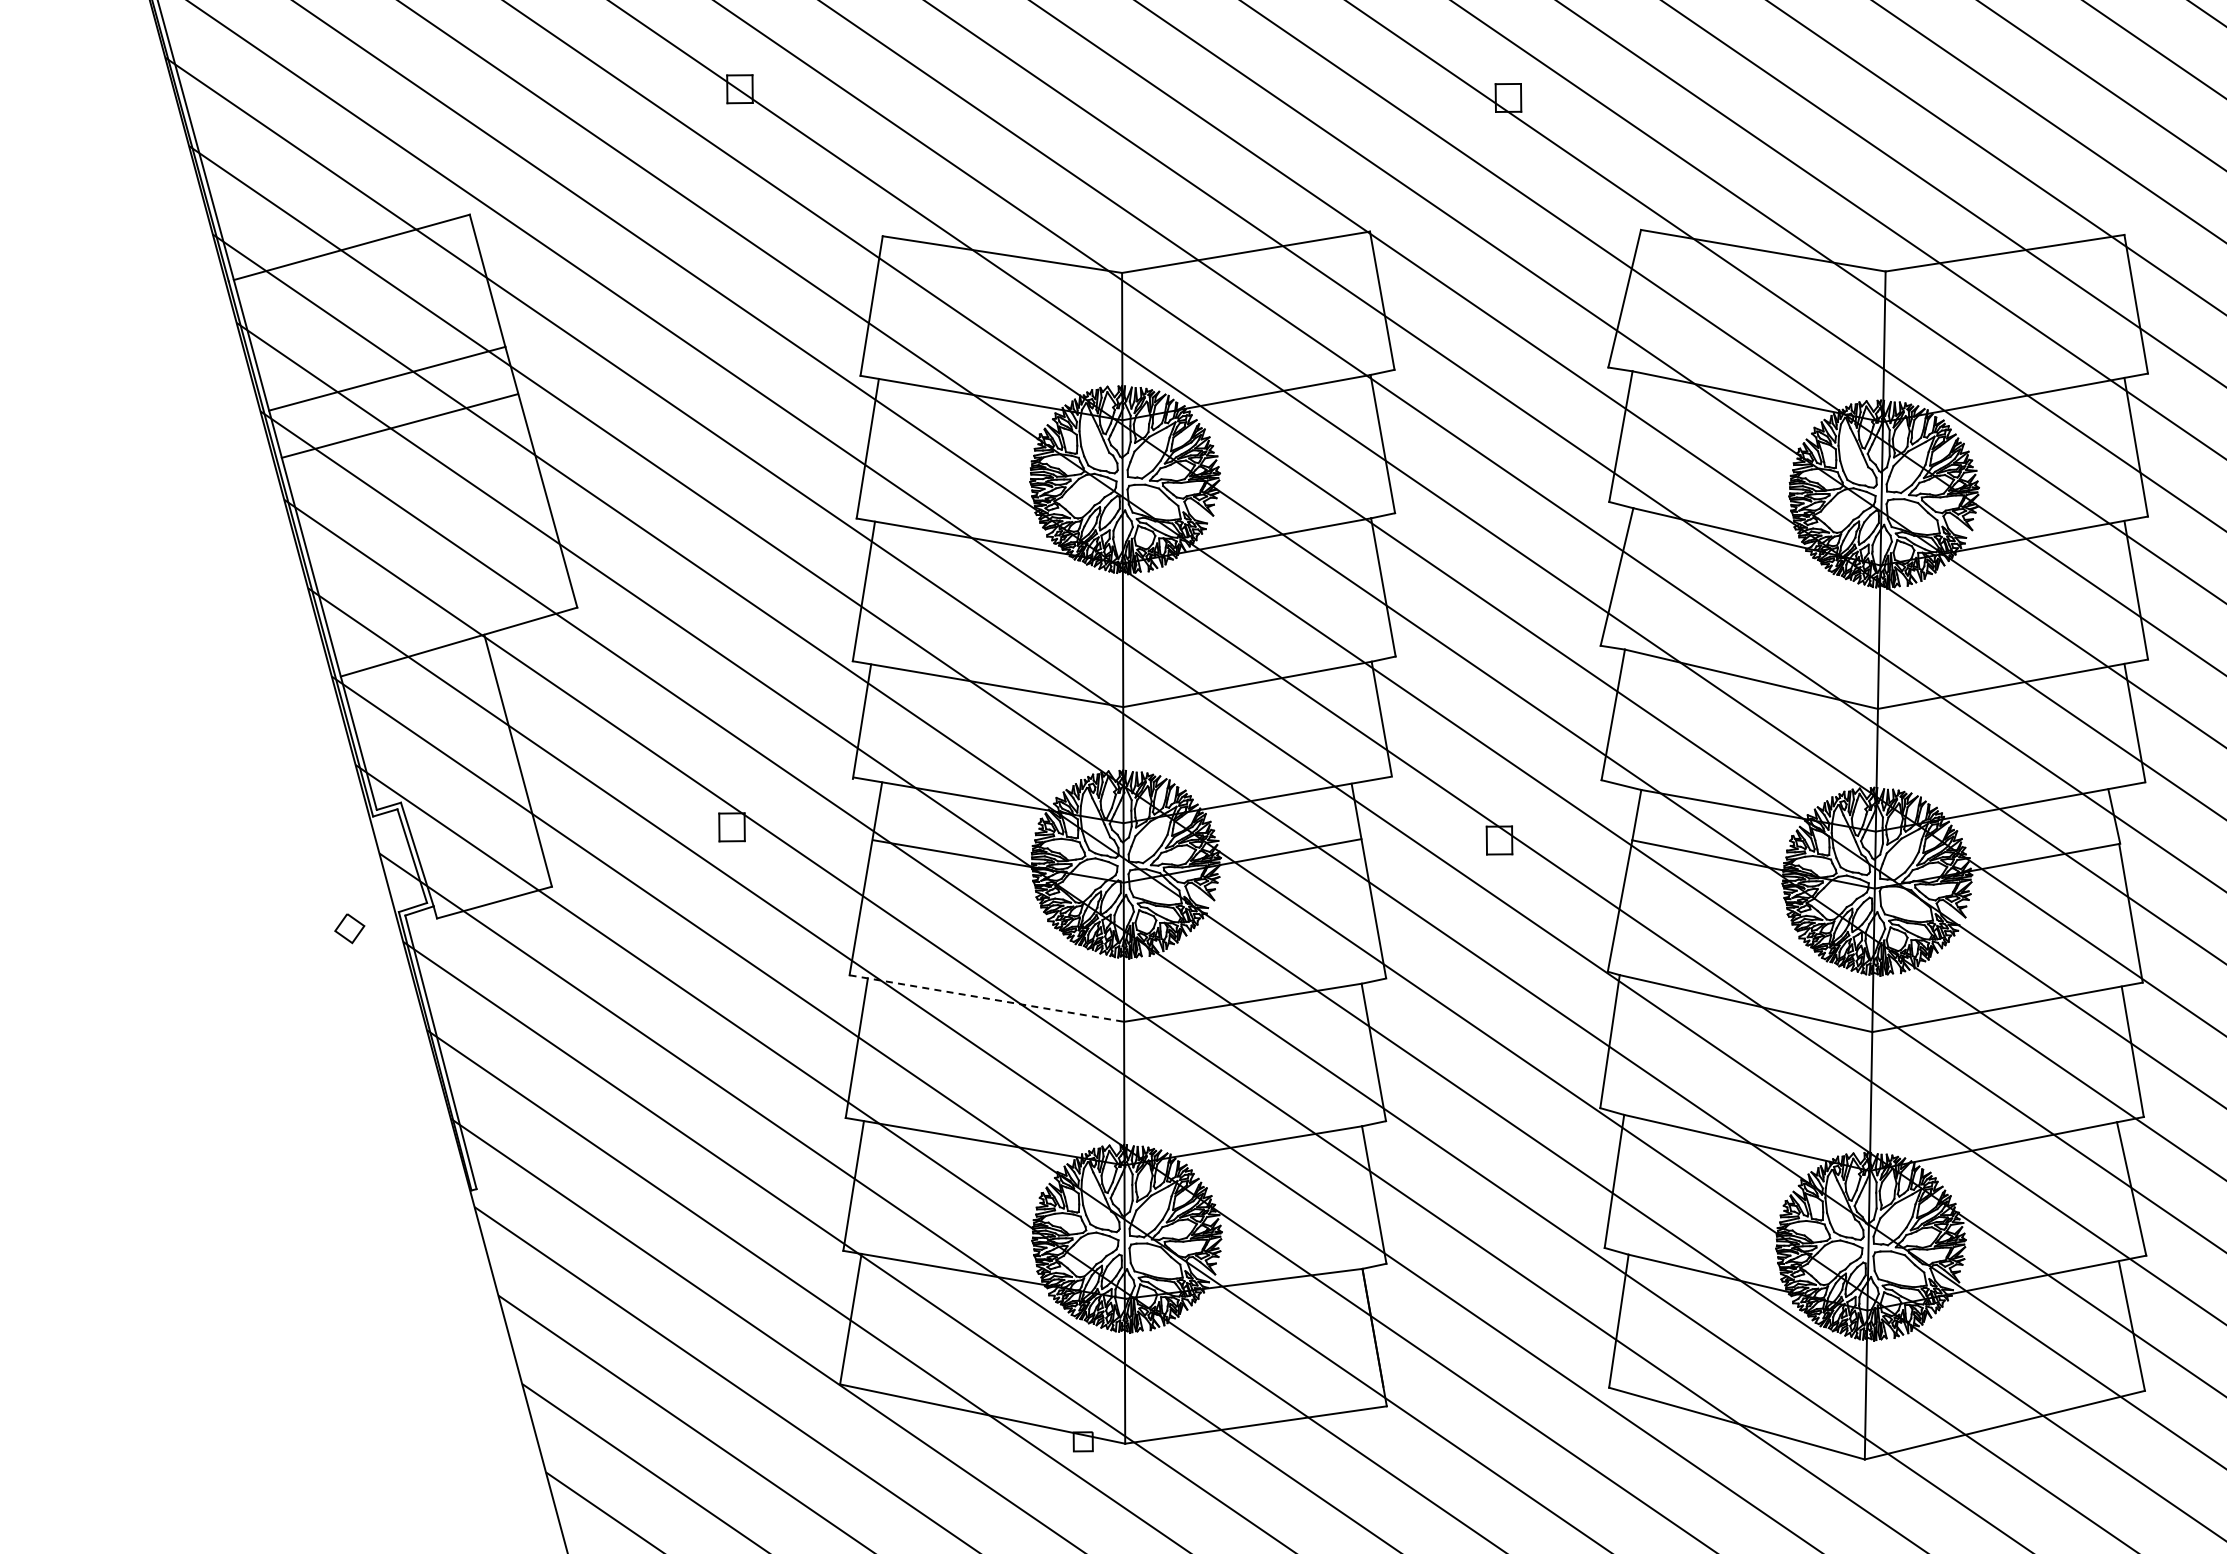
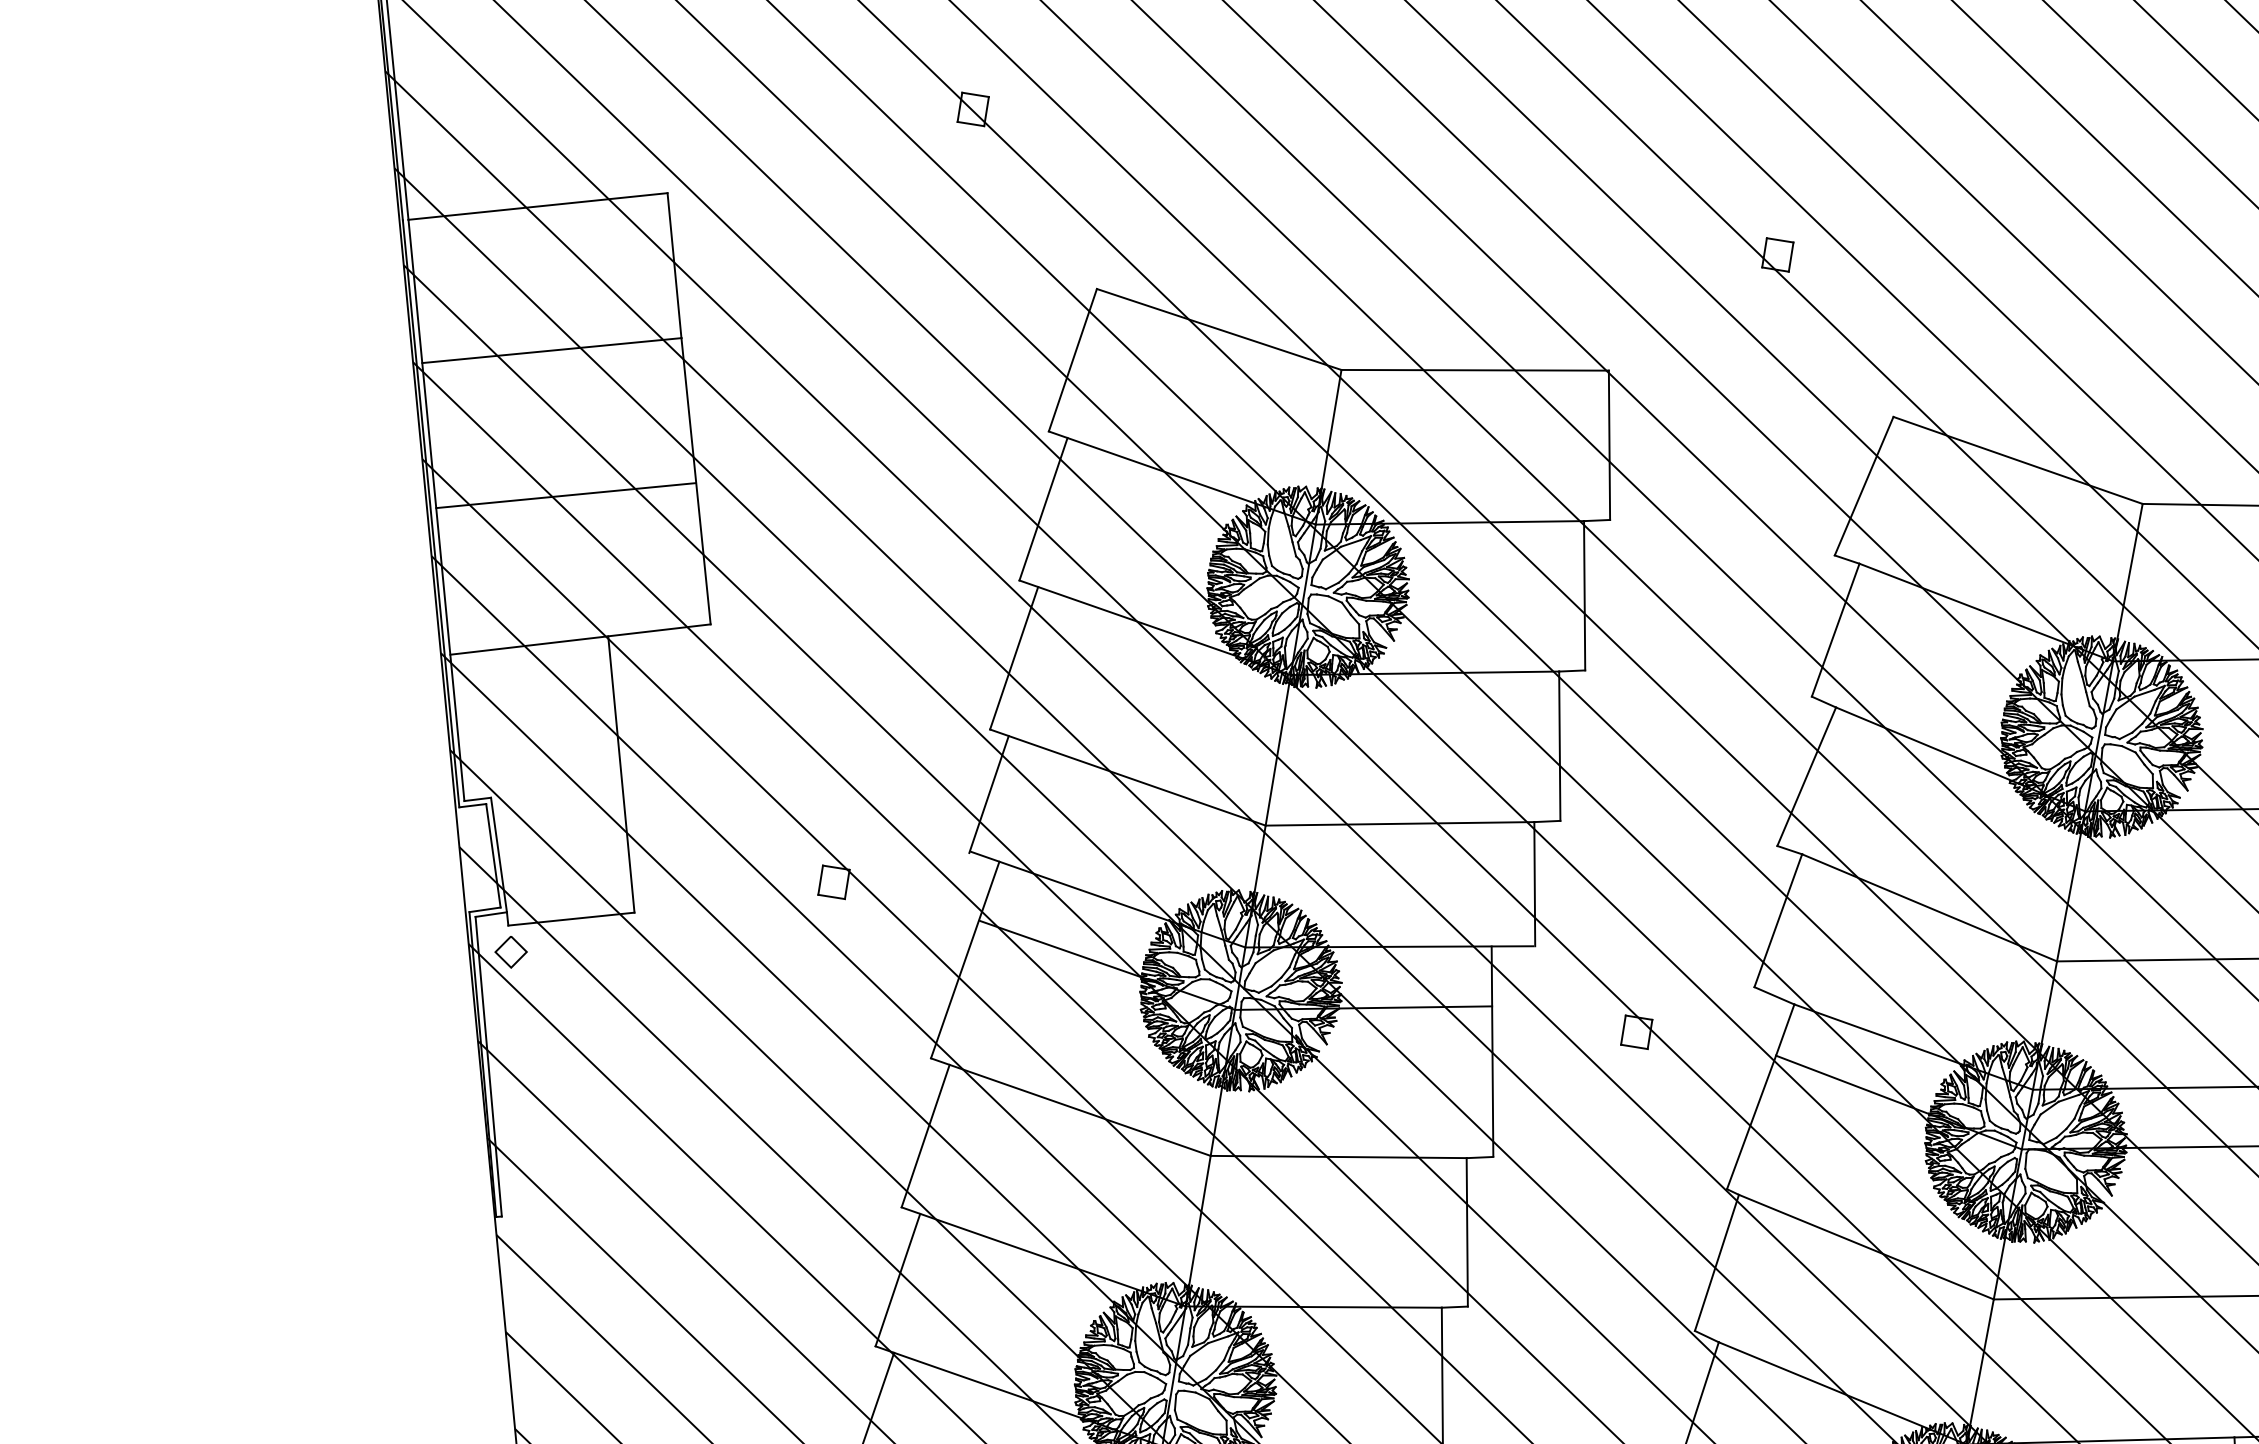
line: (399, 425) -> (565, 495), moved
part: (349, 928) -> (510, 951), moved
line: (987, 998) -> (1071, 1107), dashed -> solid

